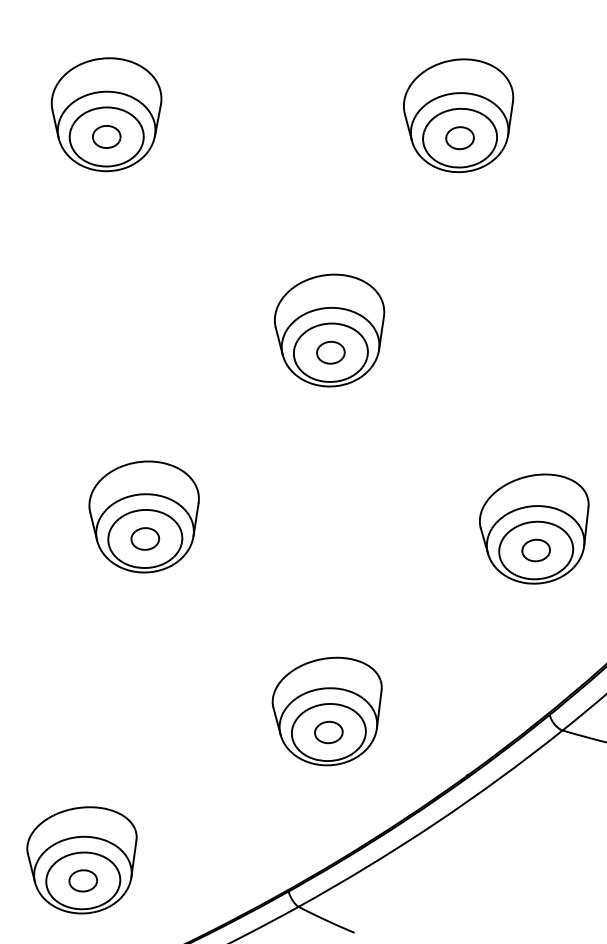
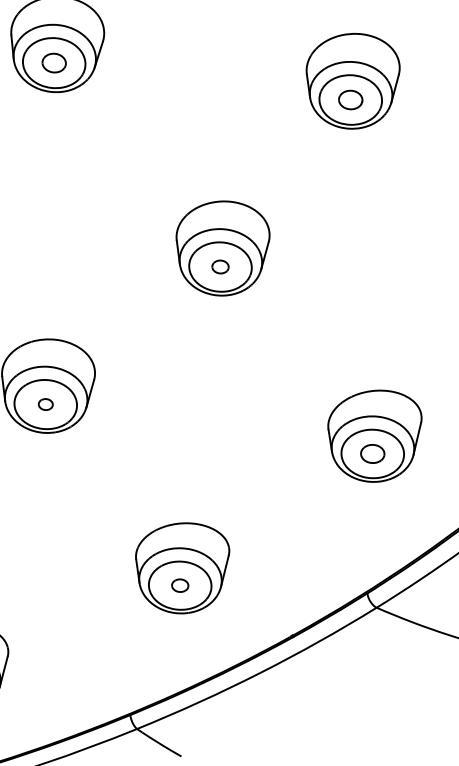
part: (330, 352) -> (220, 266), size x0.7
part: (145, 538) -> (45, 404), size x0.6
part: (328, 732) -> (179, 585), size x0.7

